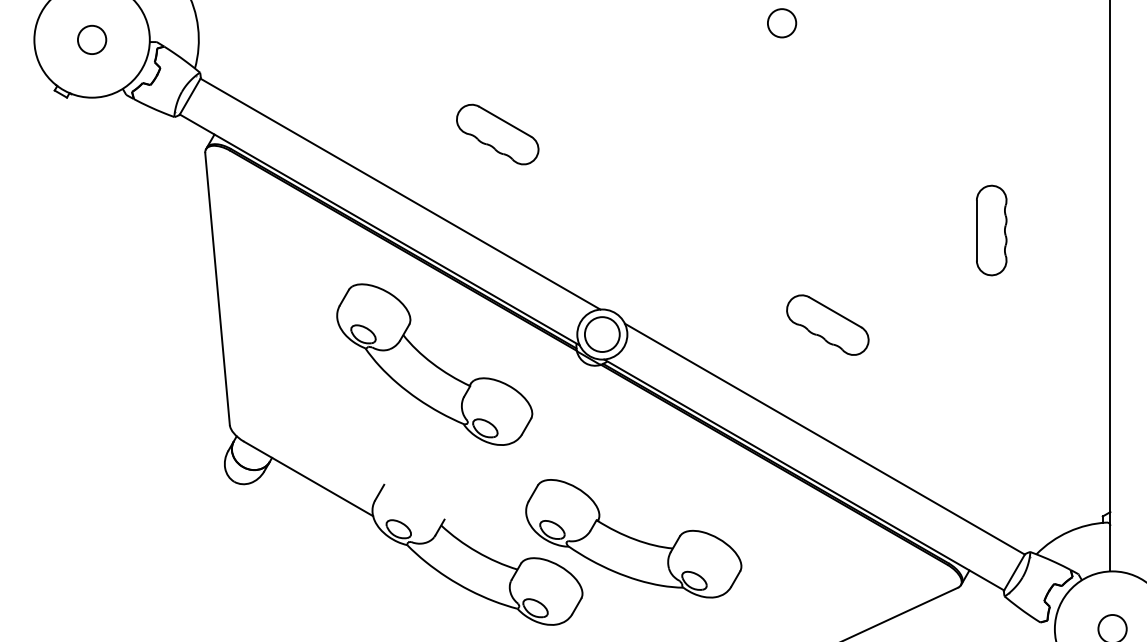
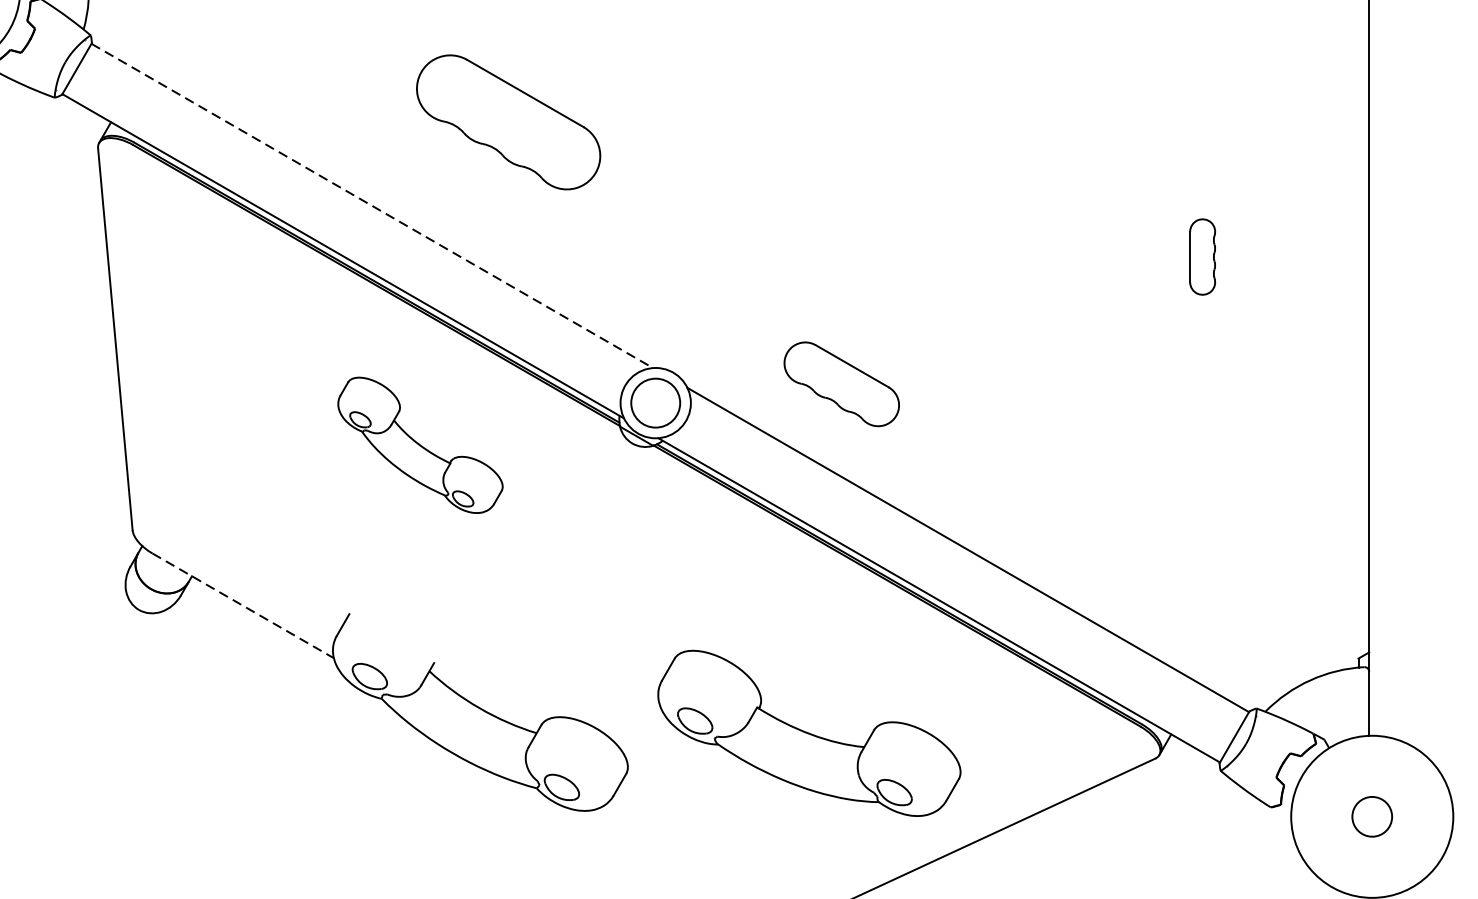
part: (497, 134) -> (508, 122), size x1.6
line: (400, 194) -> (372, 206), solid -> dashed
part: (991, 230) -> (1202, 257), size x0.6
part: (827, 324) -> (841, 383), moved
part: (434, 364) -> (420, 445), size x0.6
line: (308, 478) -> (243, 605), solid -> dashed
part: (633, 538) -> (809, 733), moved

